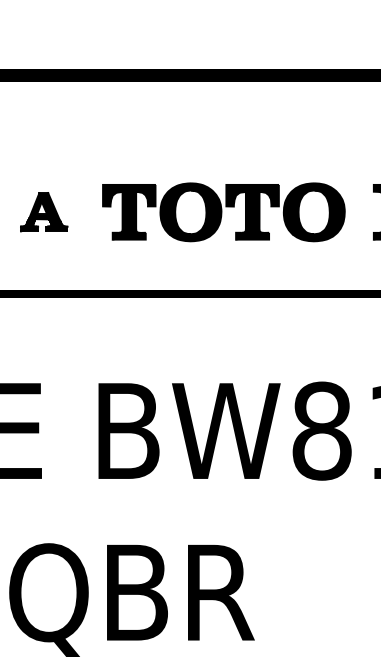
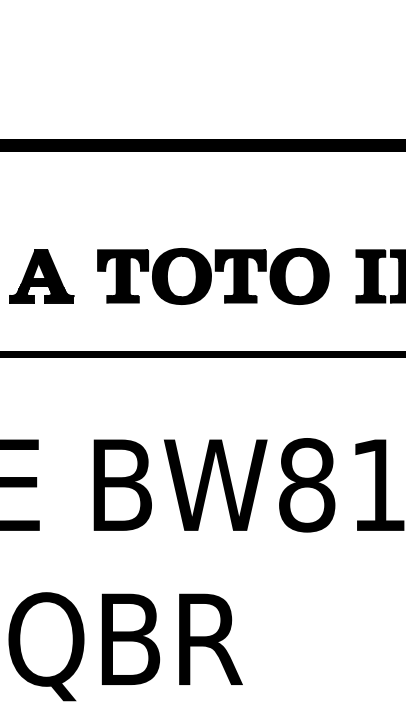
part: (43, 212) -> (41, 276), size x1.43

